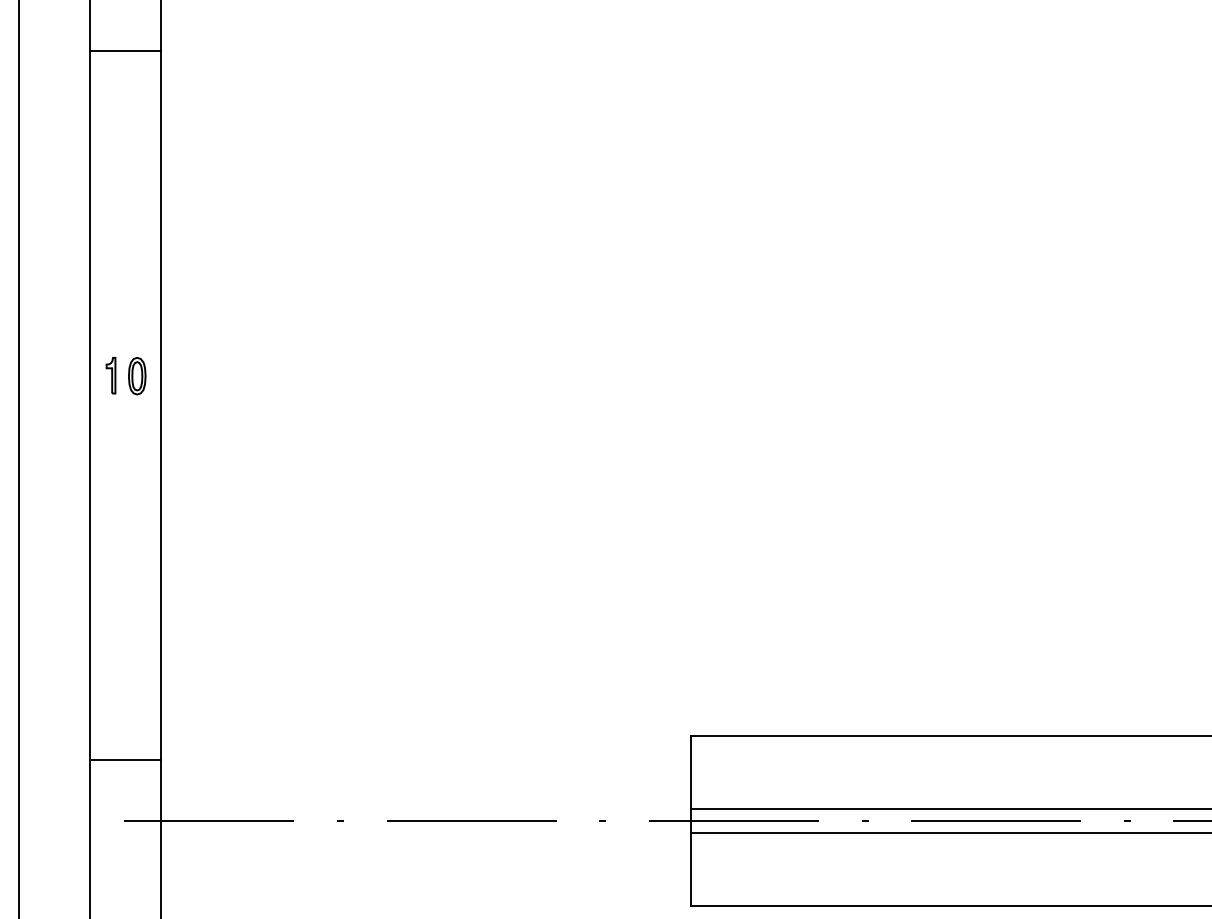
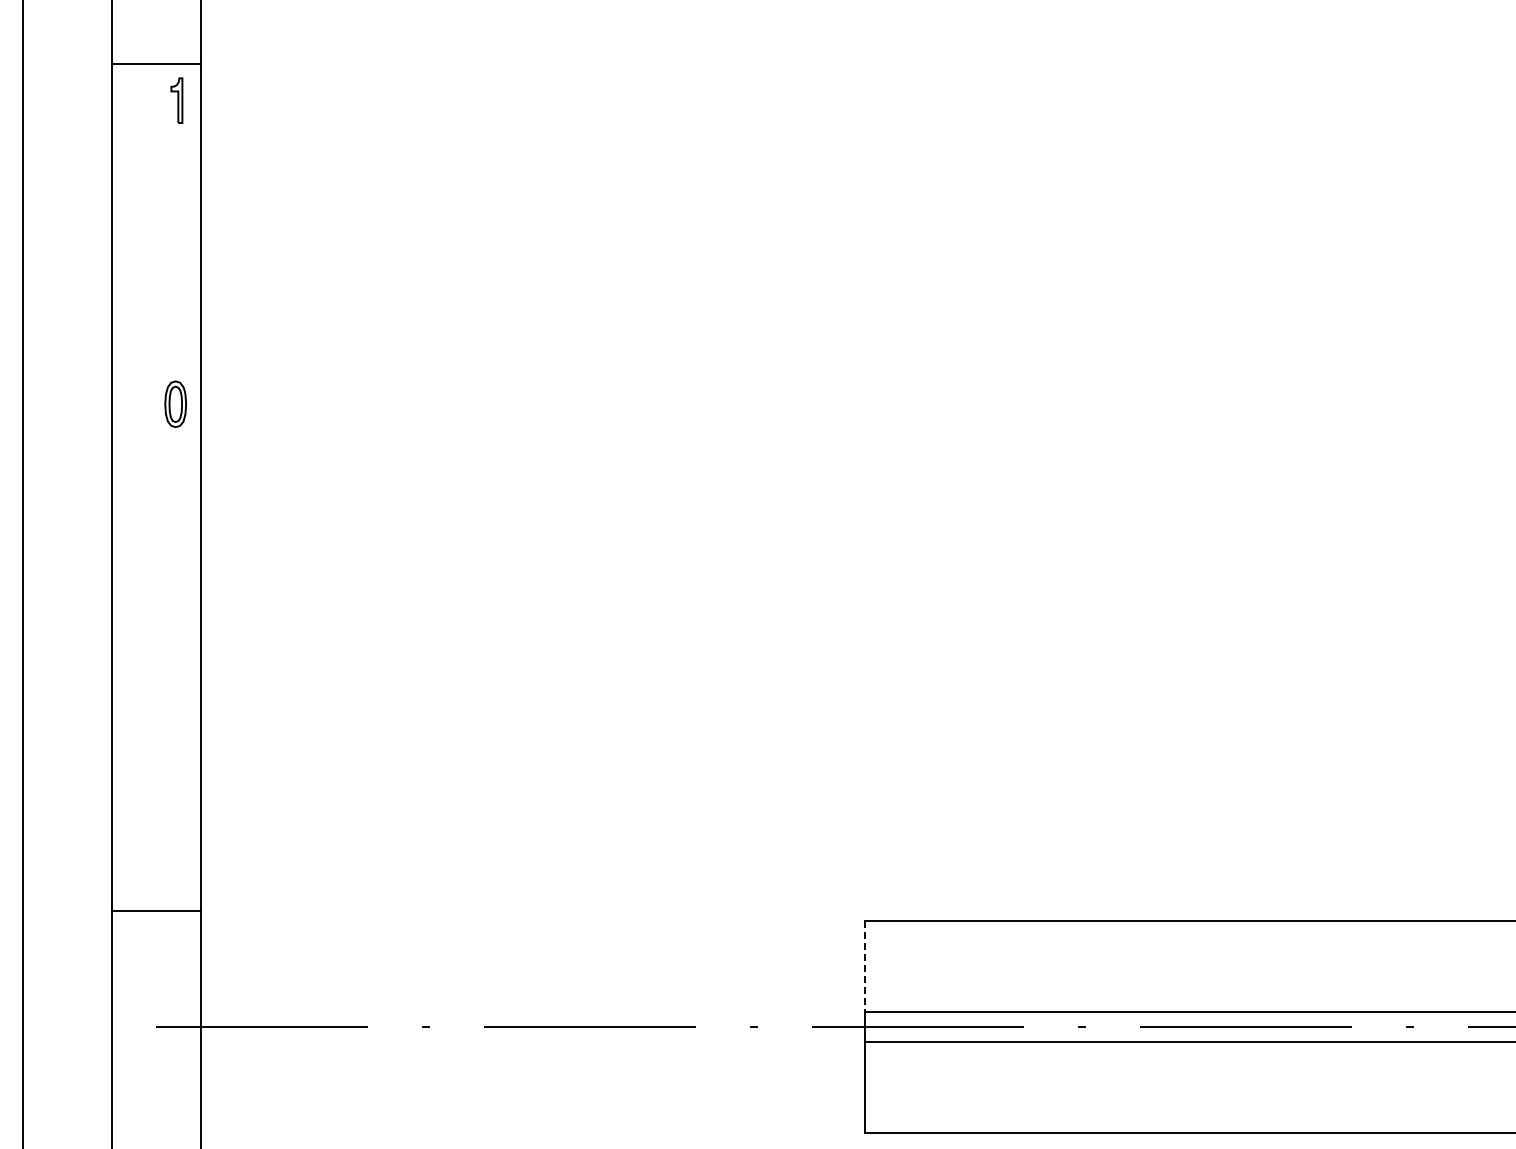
part: (110, 375) -> (176, 100), moved
part: (137, 376) -> (175, 404), moved
line: (125, 760) -> (156, 911), moved
line: (691, 772) -> (864, 966), solid -> dashed

